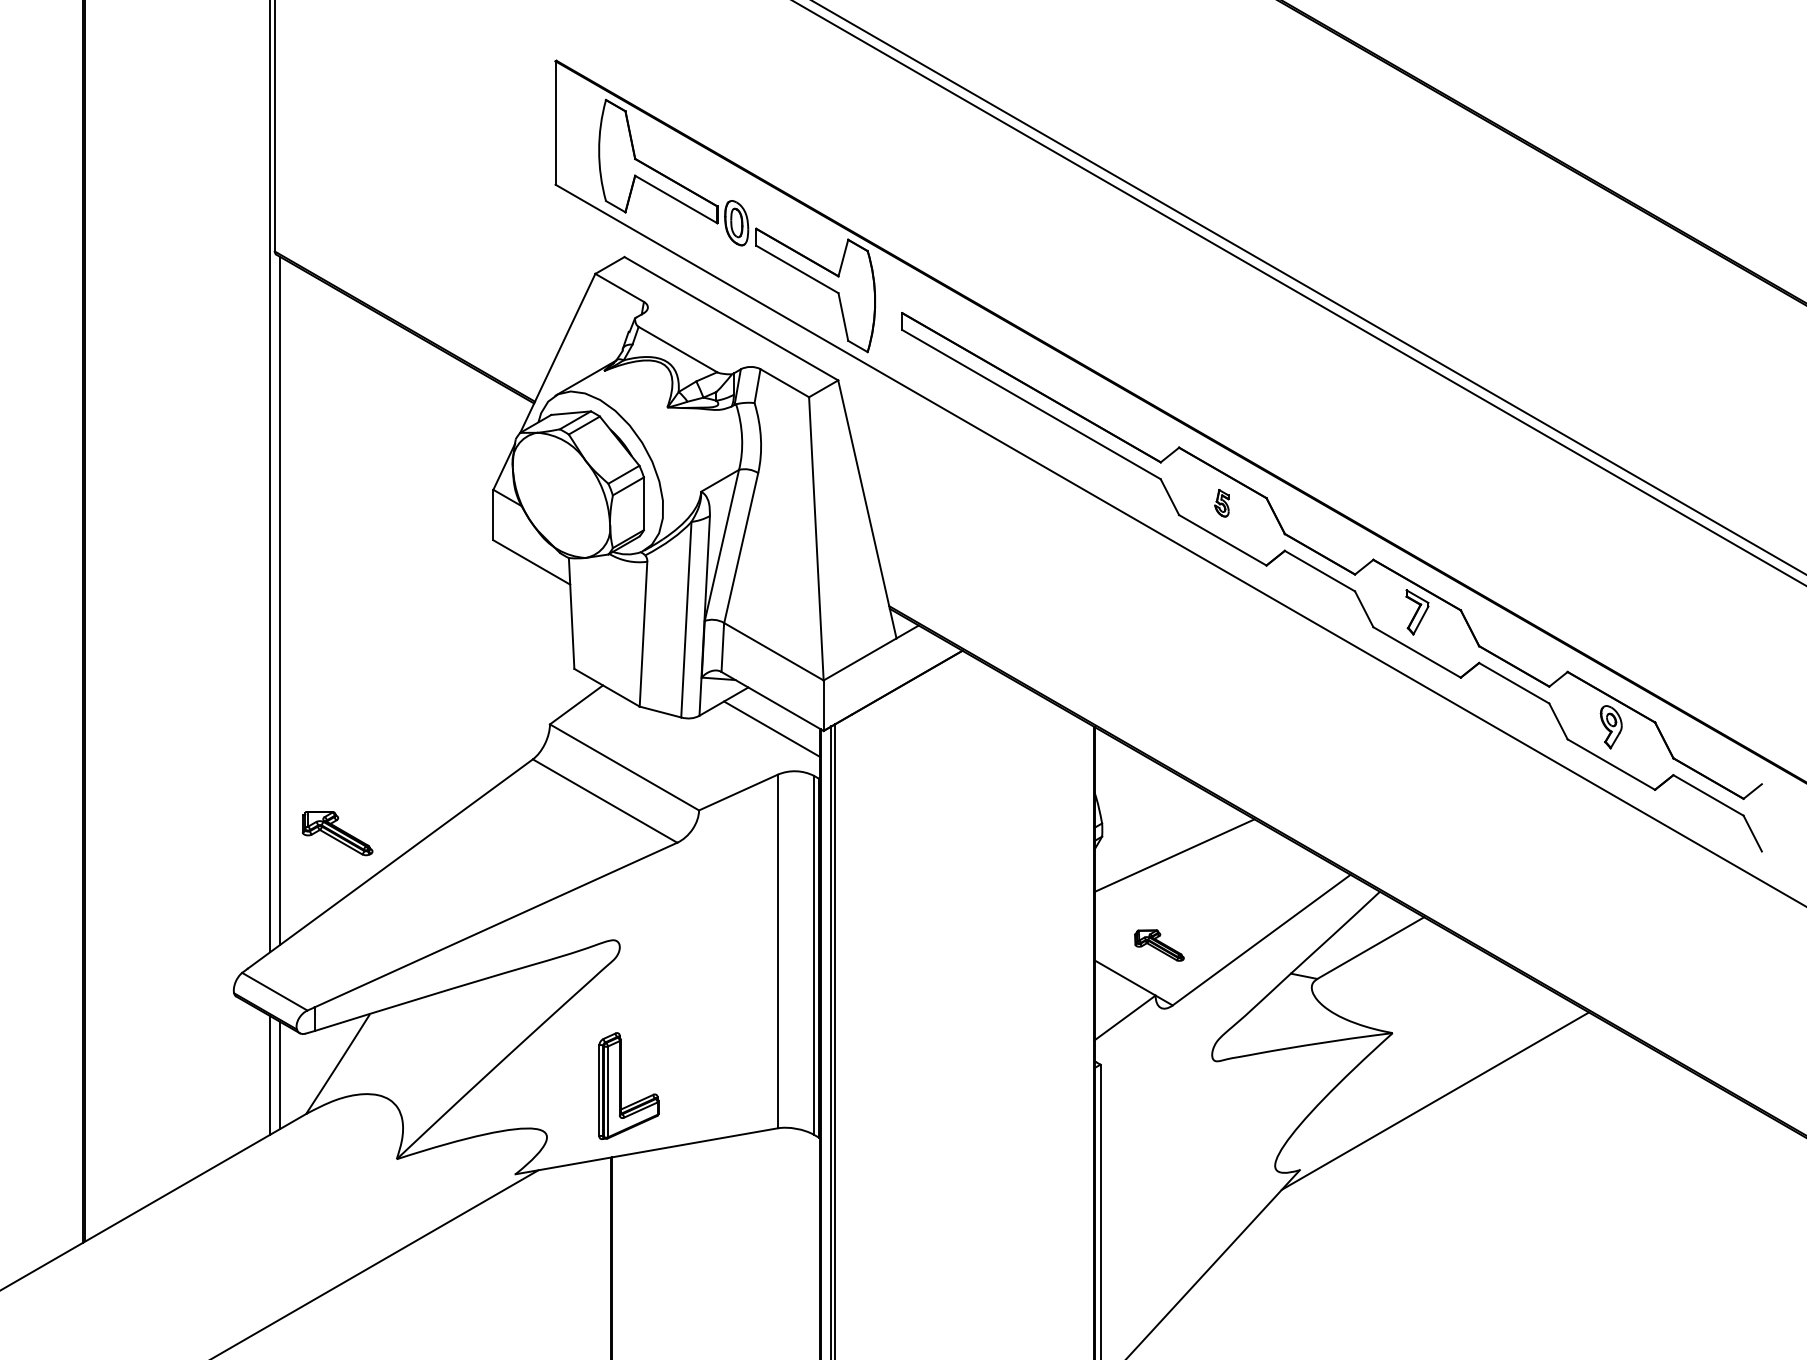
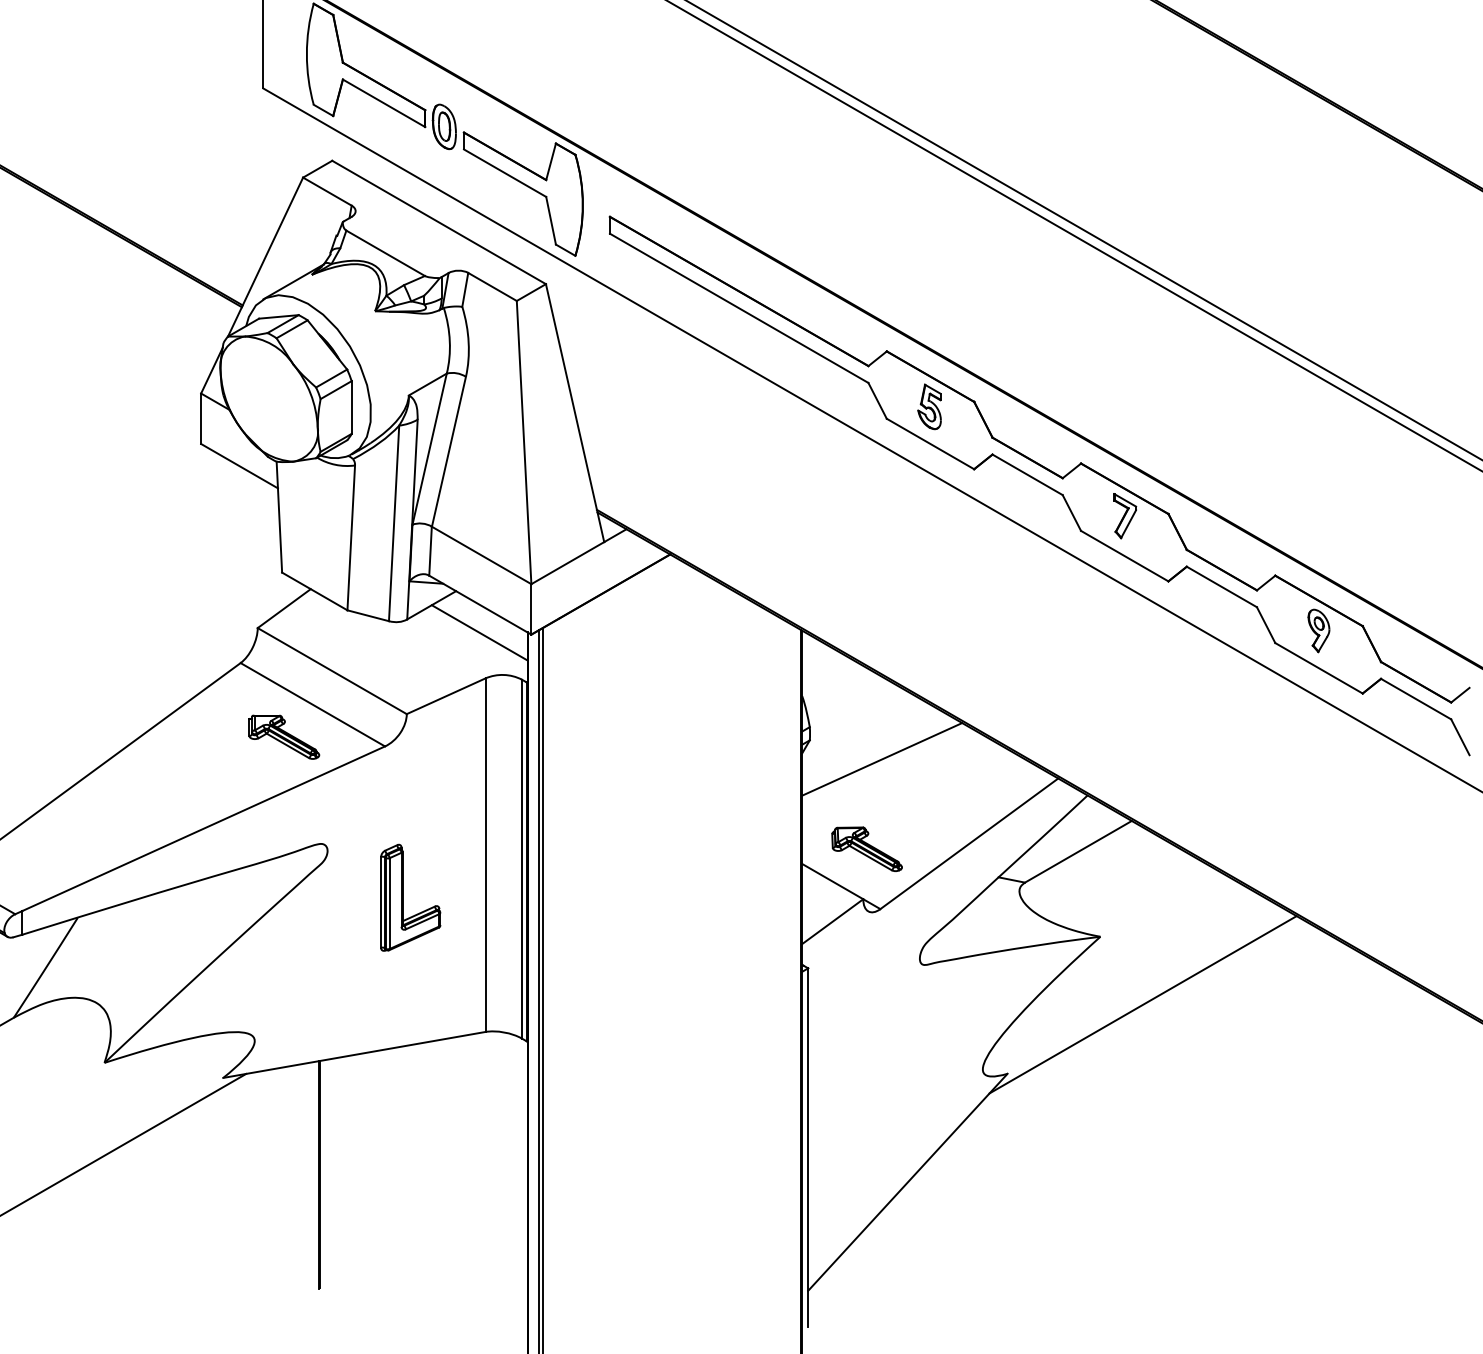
part: (1221, 503) -> (929, 407), size x1.67
part: (337, 833) -> (284, 737), moved
part: (1159, 945) -> (867, 849), size x1.43
part: (621, 1085) -> (403, 897), moved

